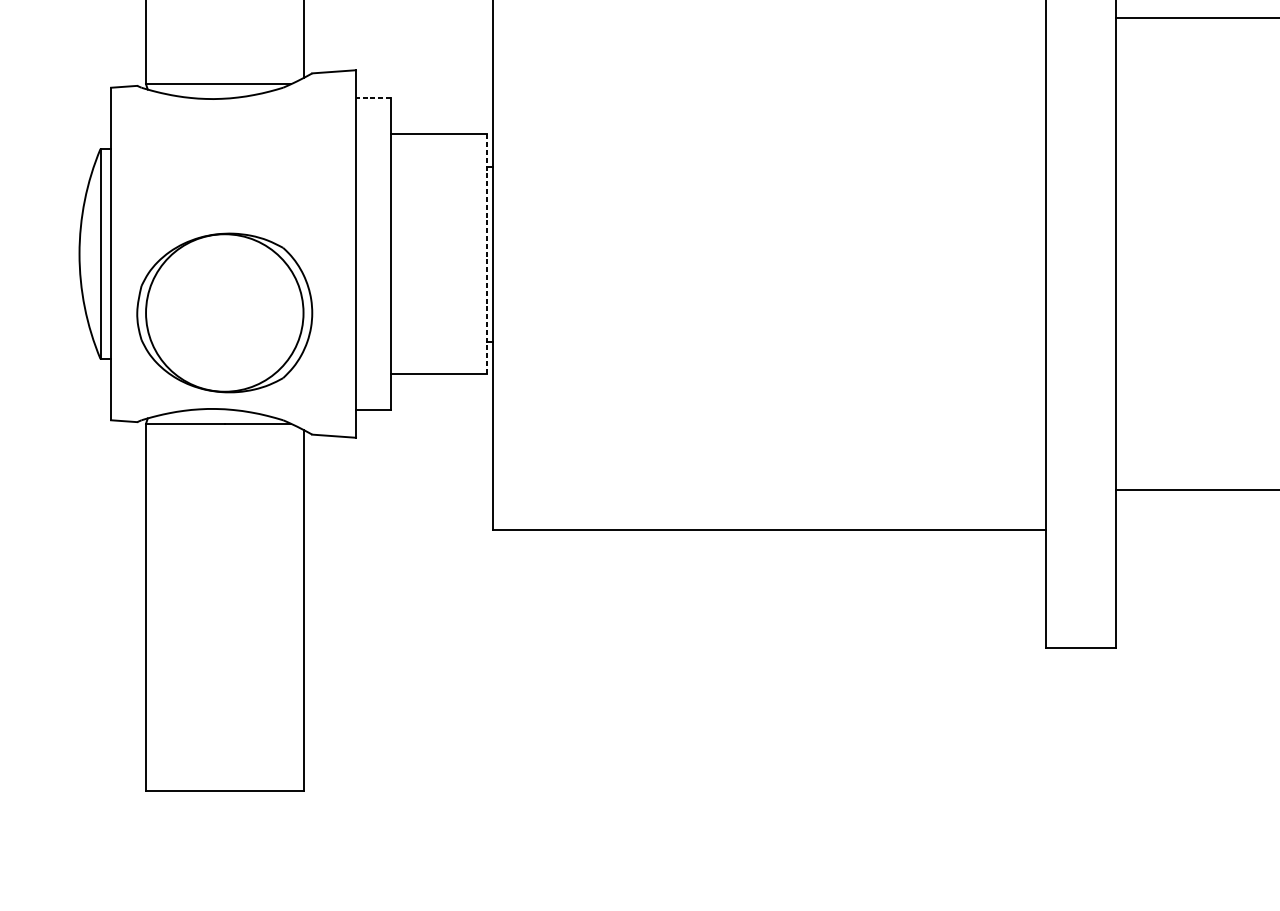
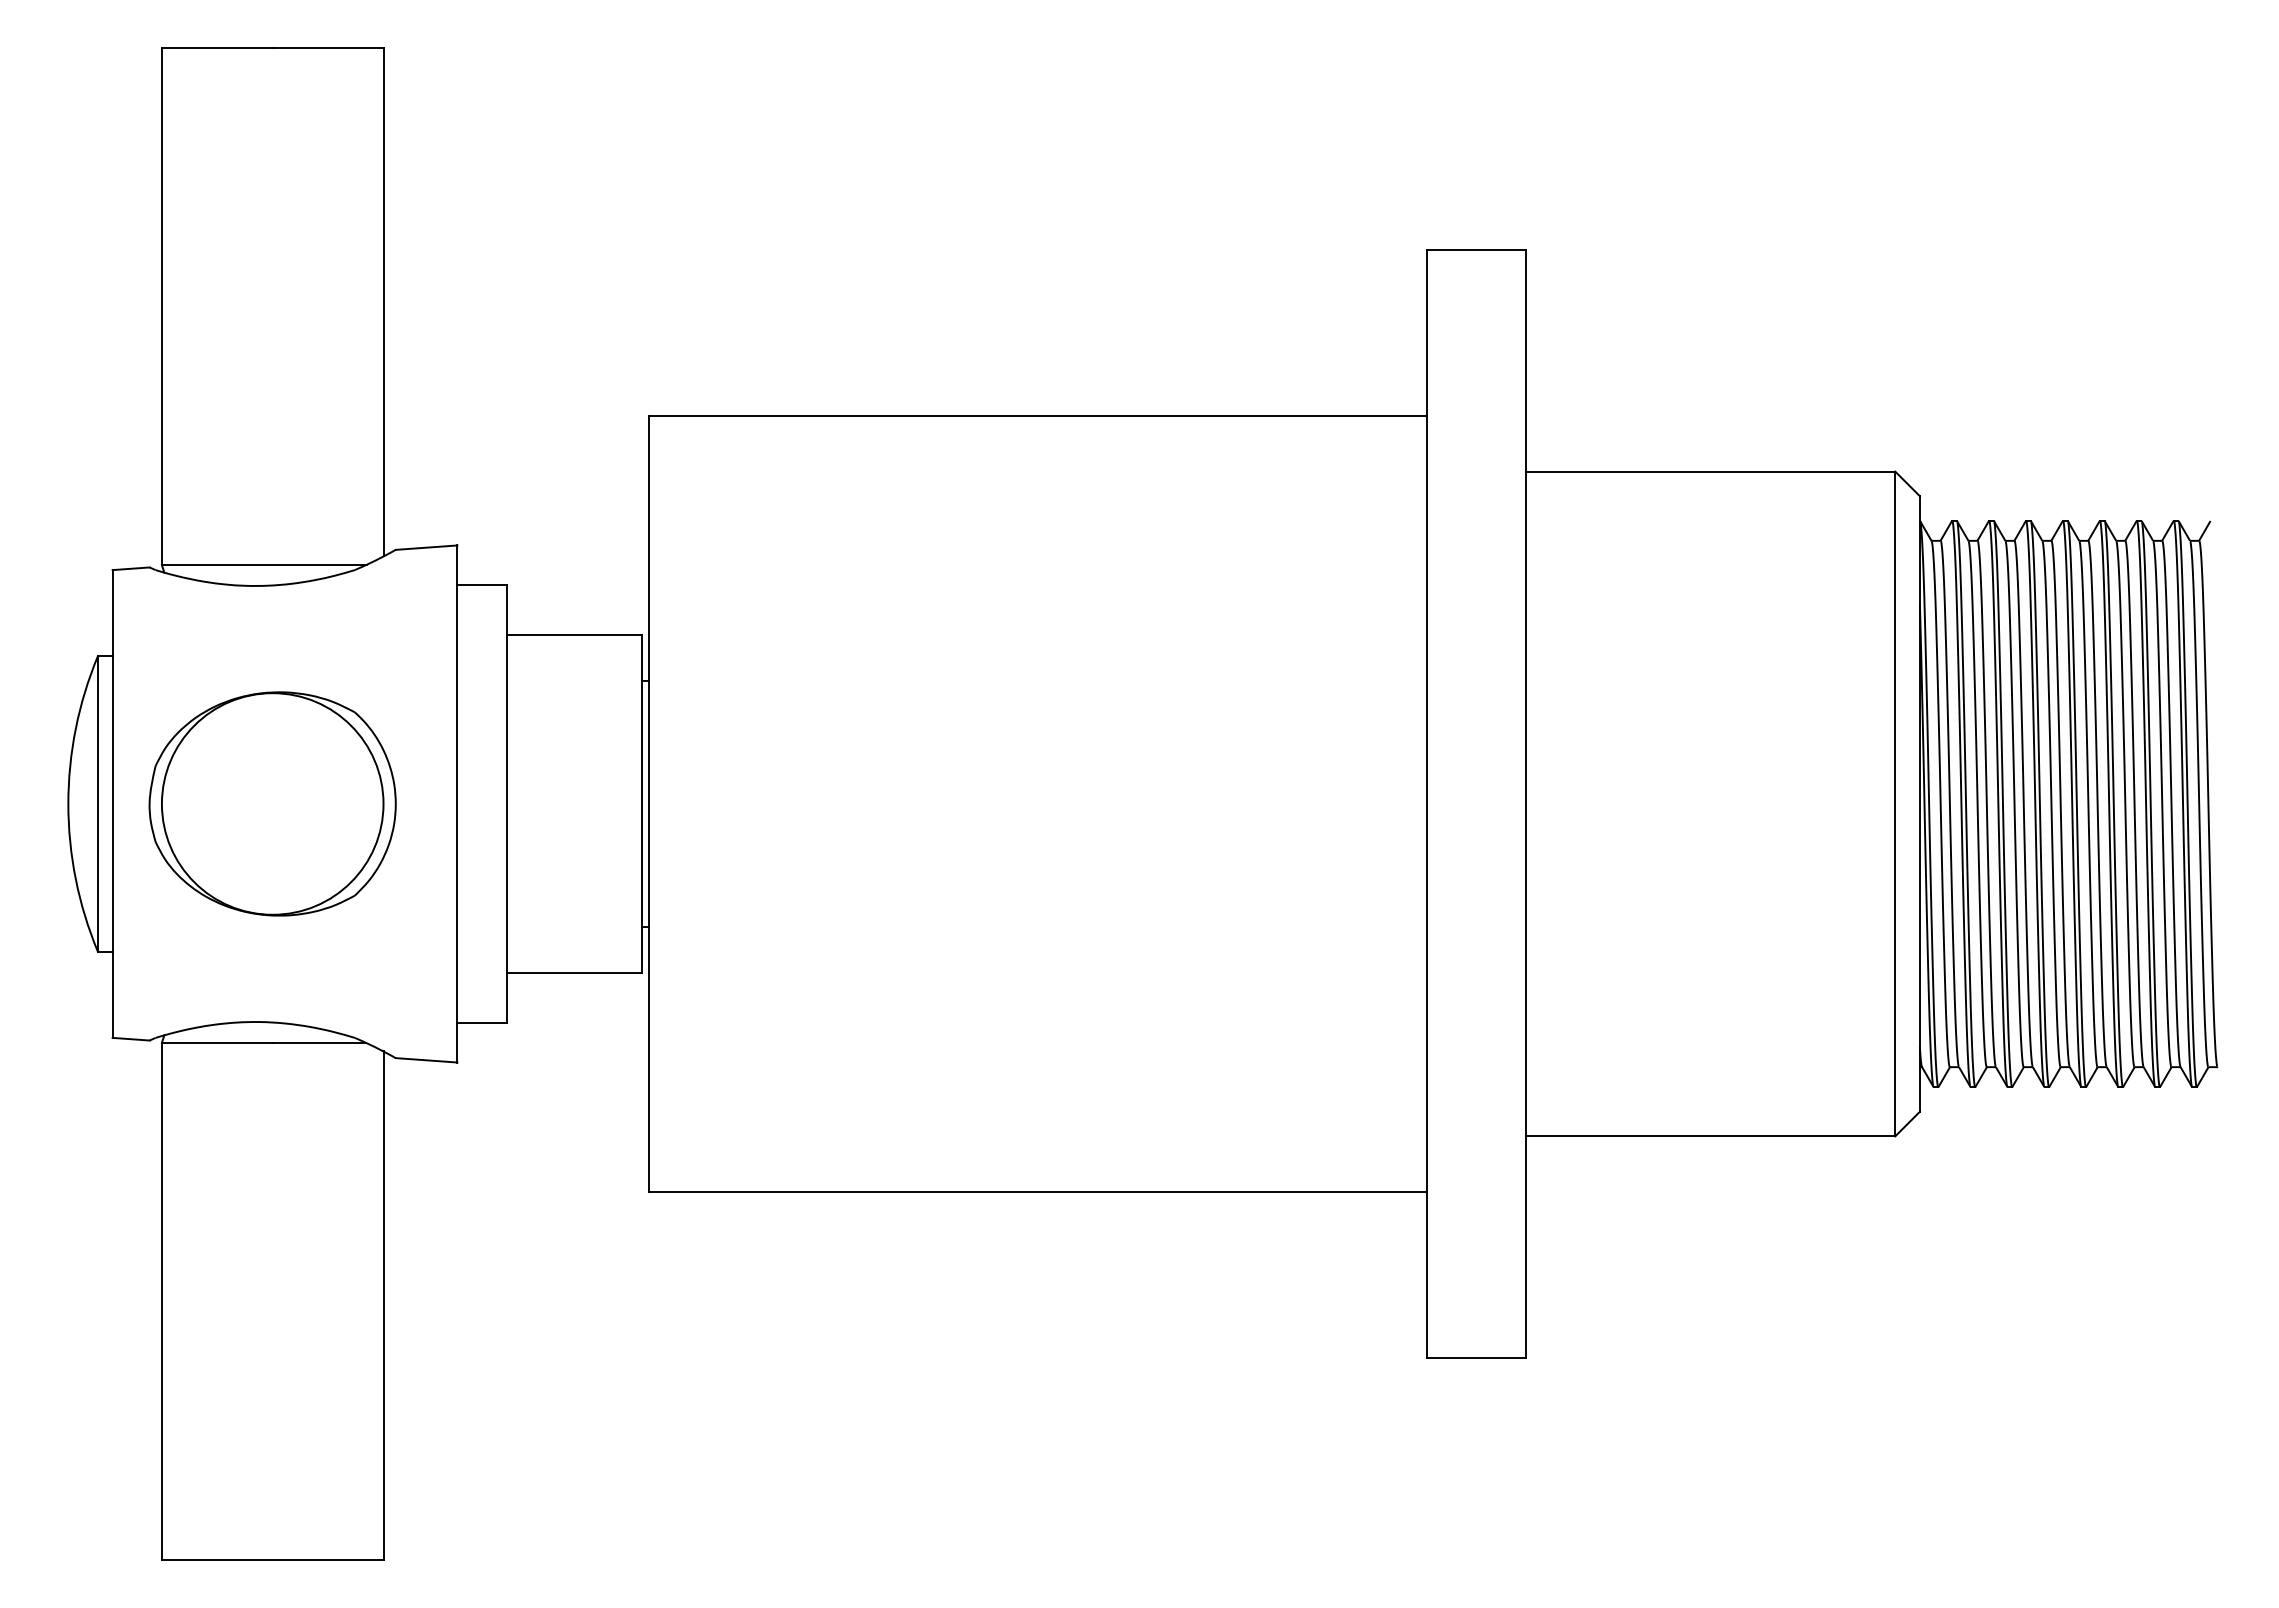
line: (373, 97) -> (482, 584), dashed -> solid
line: (487, 254) -> (642, 804), dashed -> solid
part: (224, 312) -> (272, 803), moved

